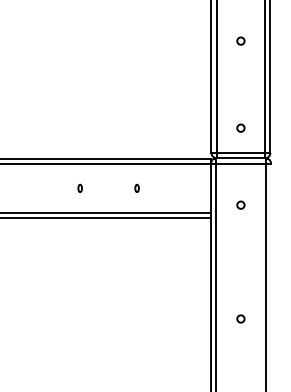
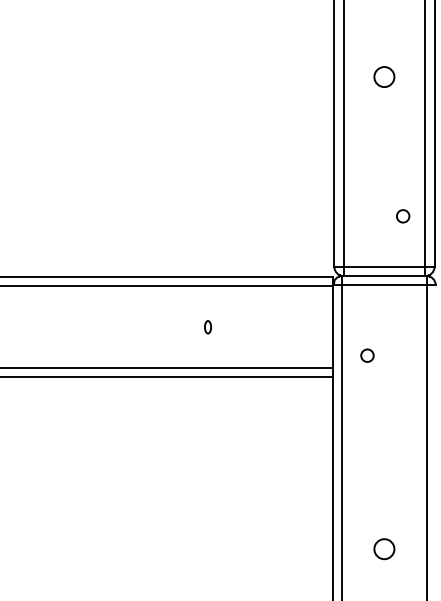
circle: (240, 40) -> (383, 75), size x1.6
circle: (240, 127) -> (402, 215), moved
part: (79, 187) -> (110, 325), removed
circle: (240, 204) -> (366, 354), moved
circle: (240, 318) -> (383, 548), size x1.6

